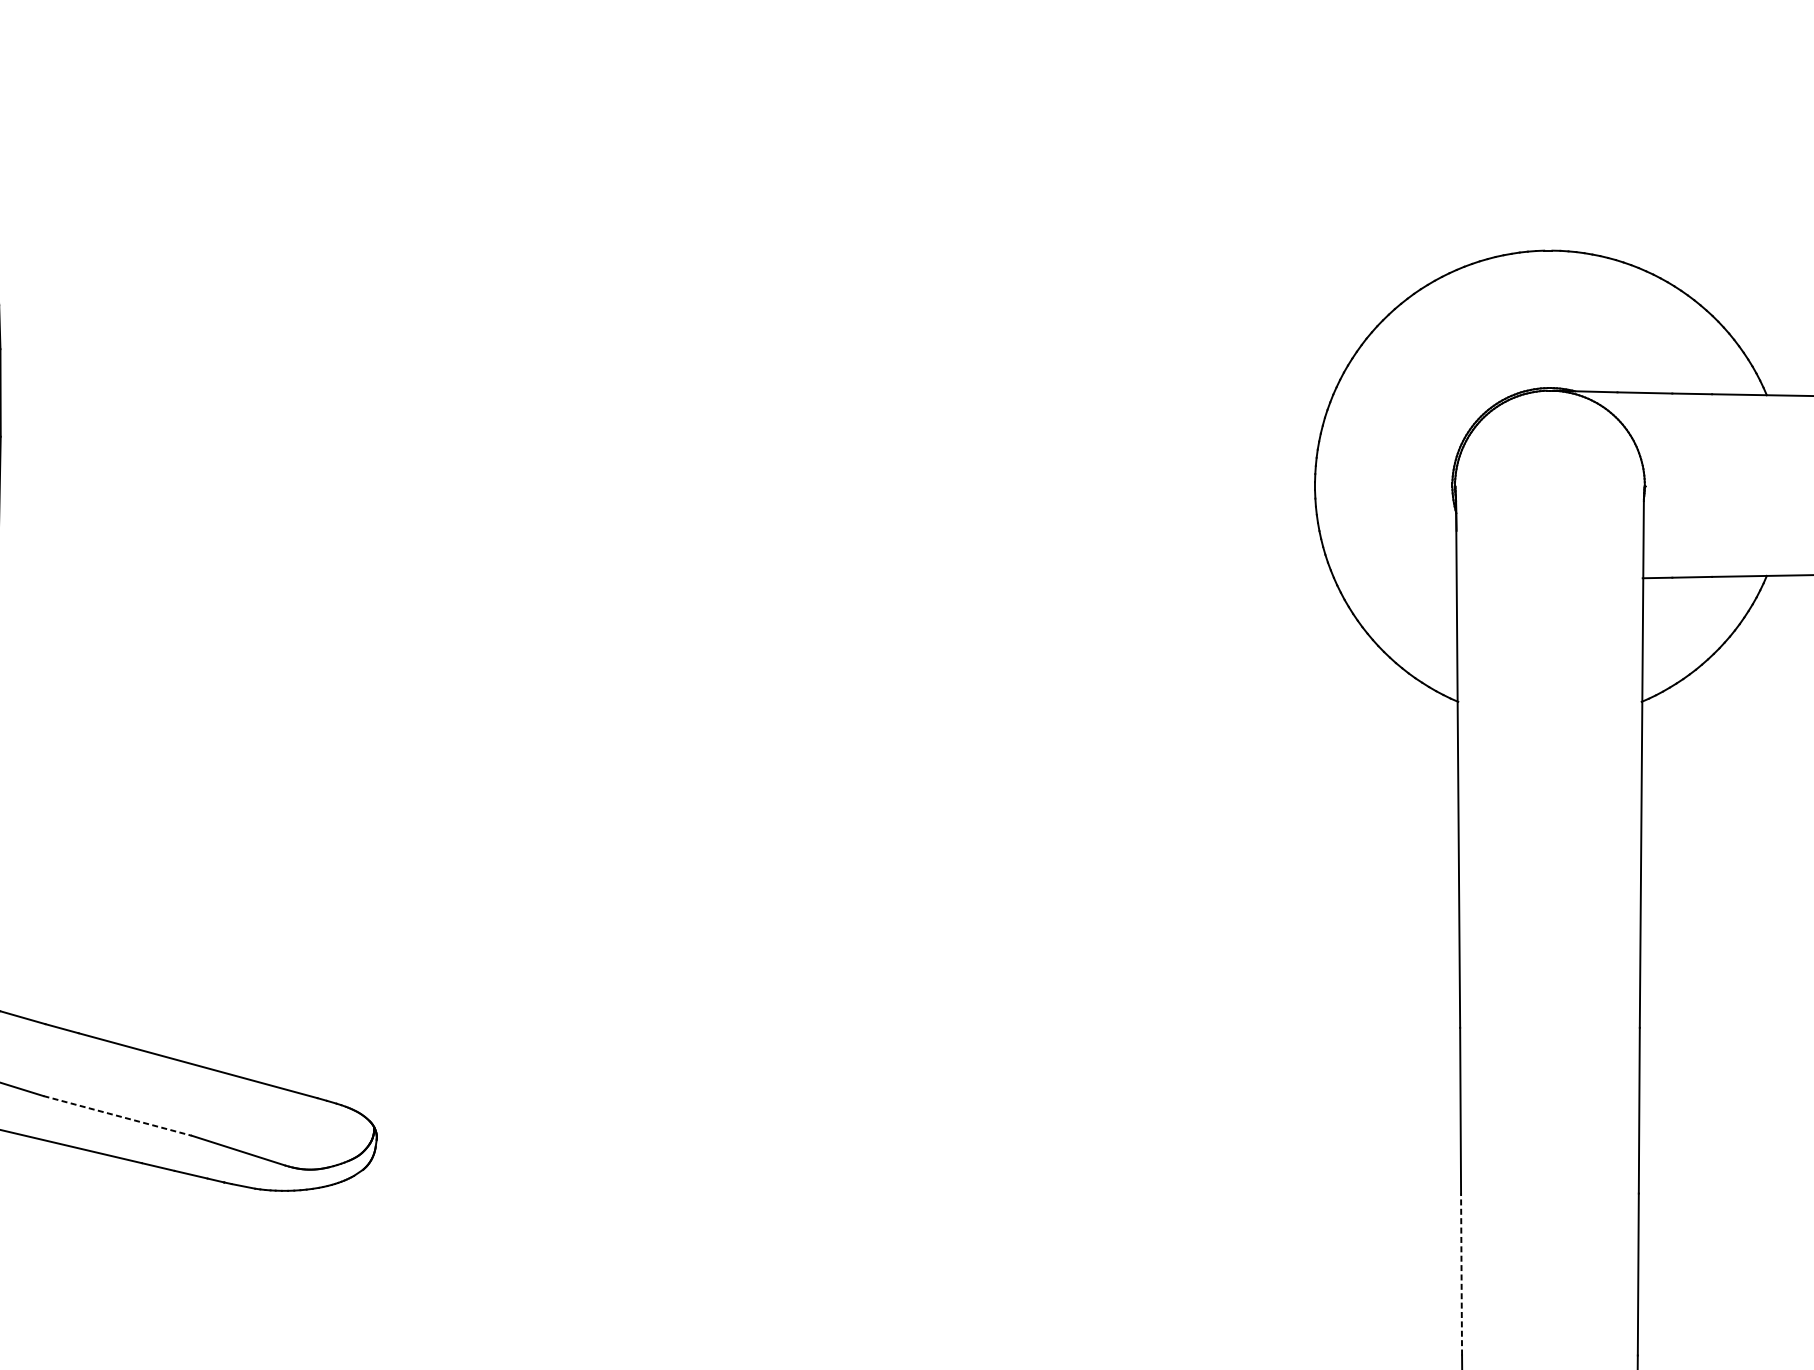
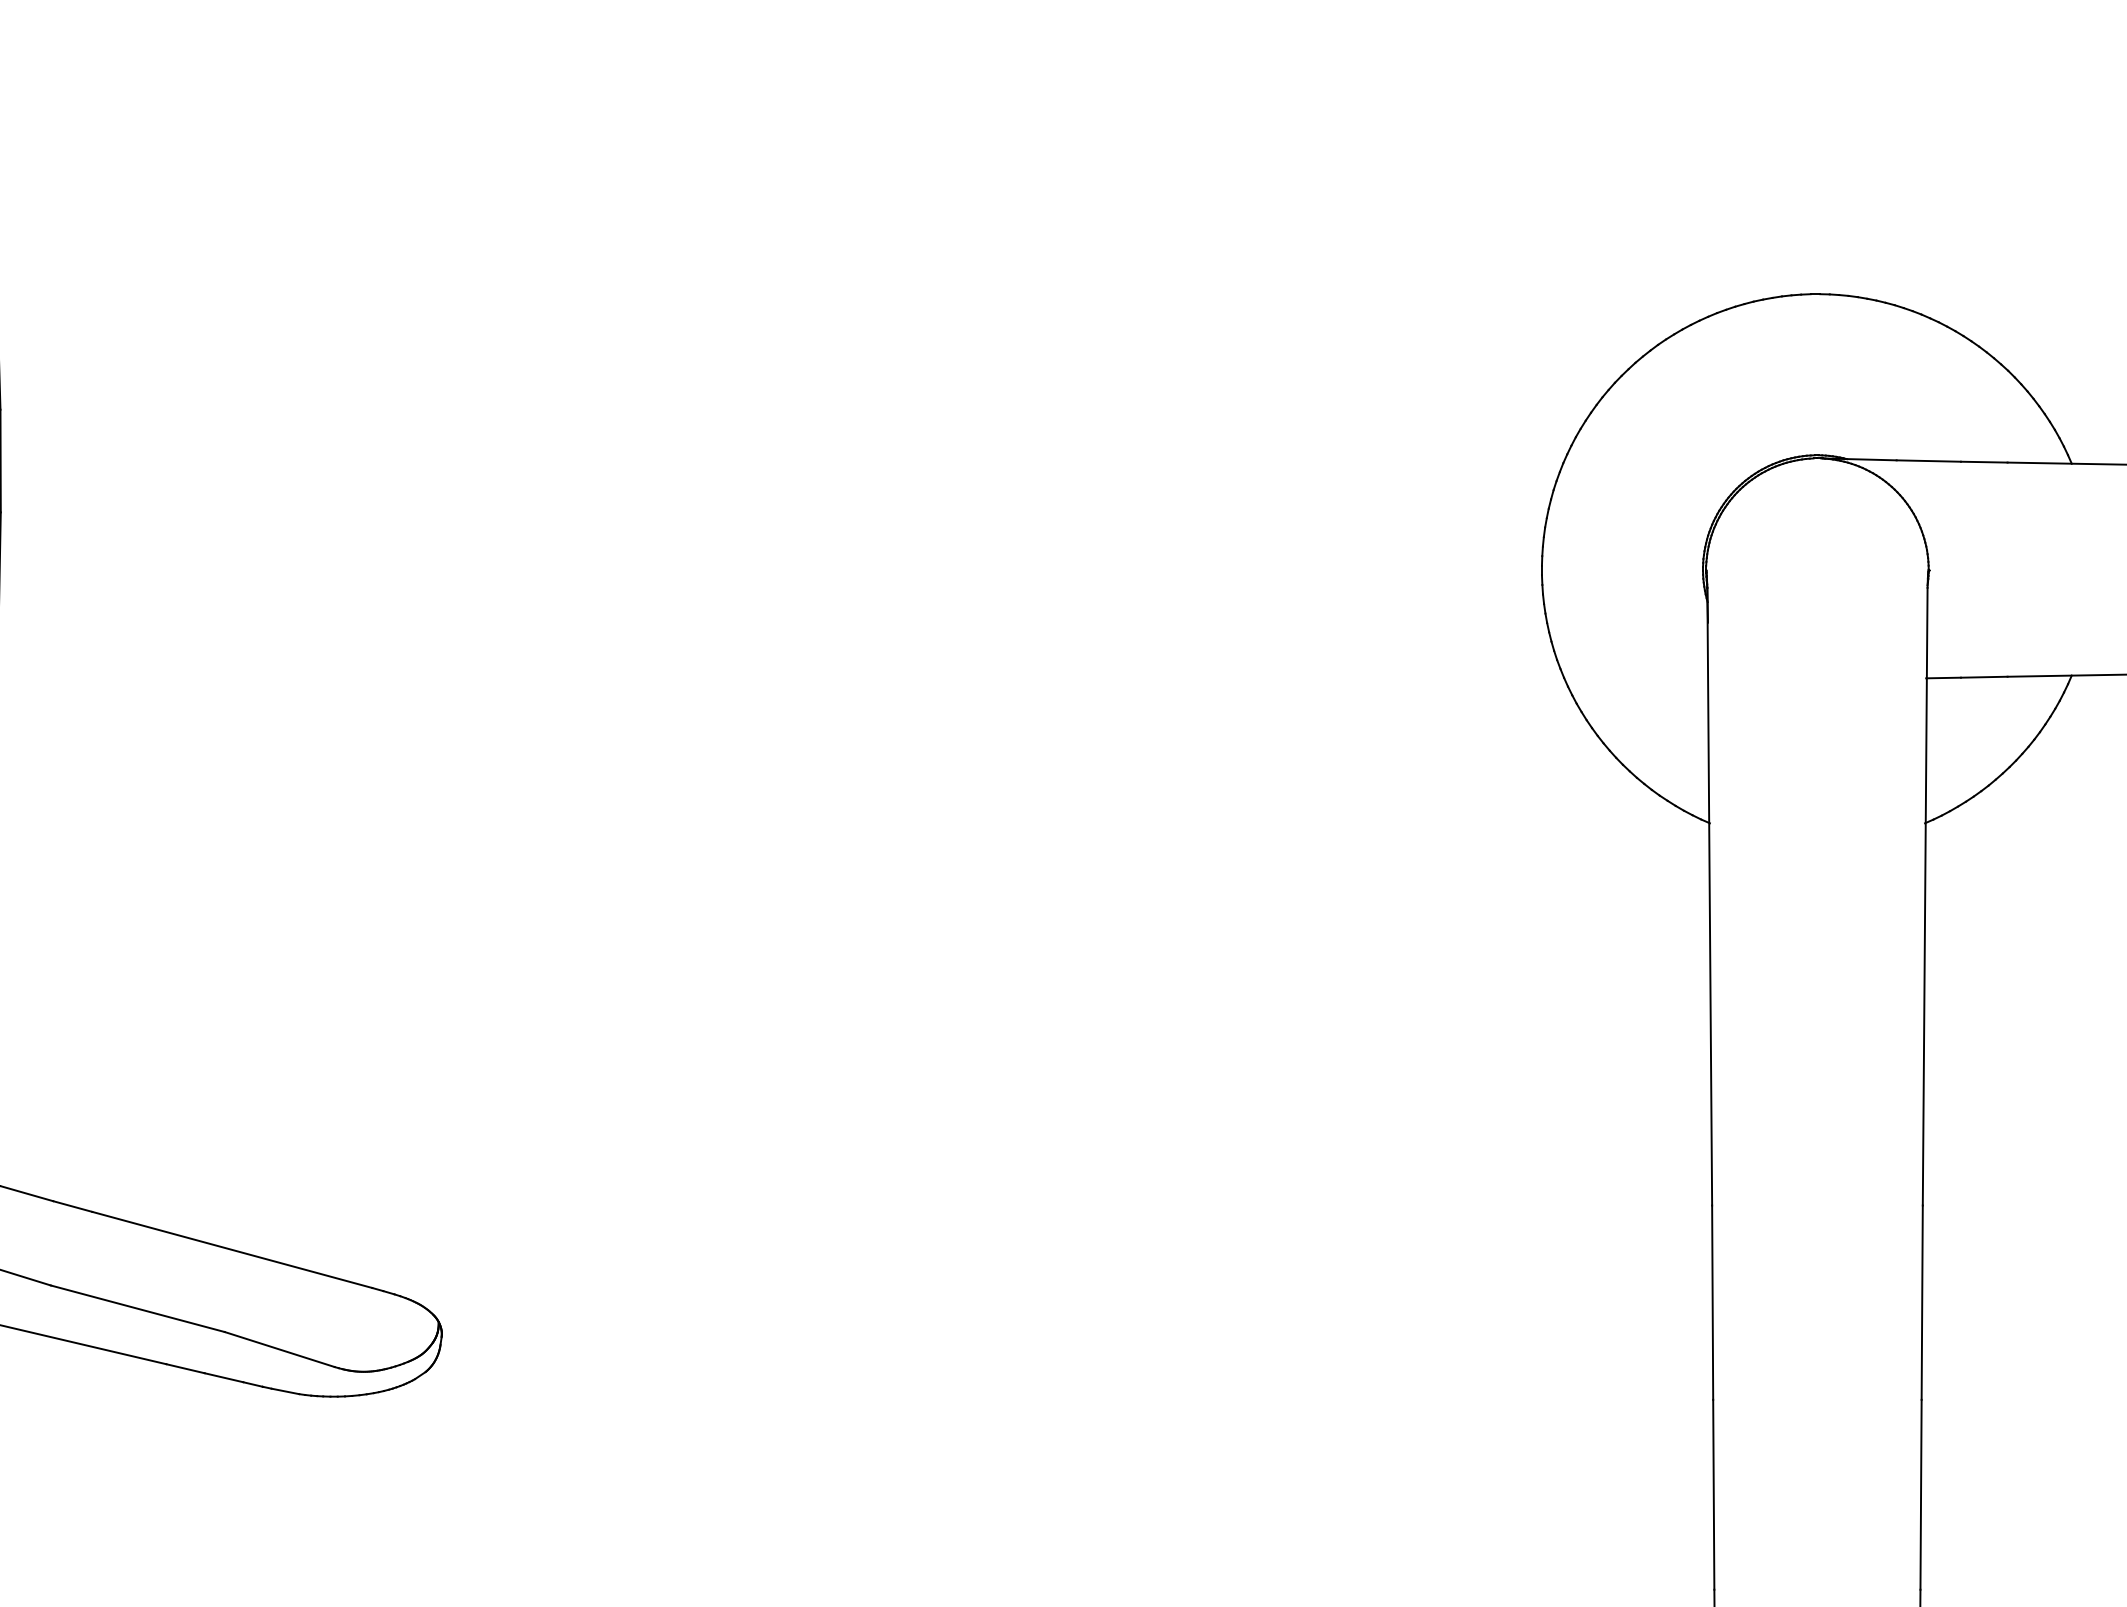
line: (117, 1115) -> (137, 1308), dashed -> solid
line: (1461, 1274) -> (1713, 1494), dashed -> solid

